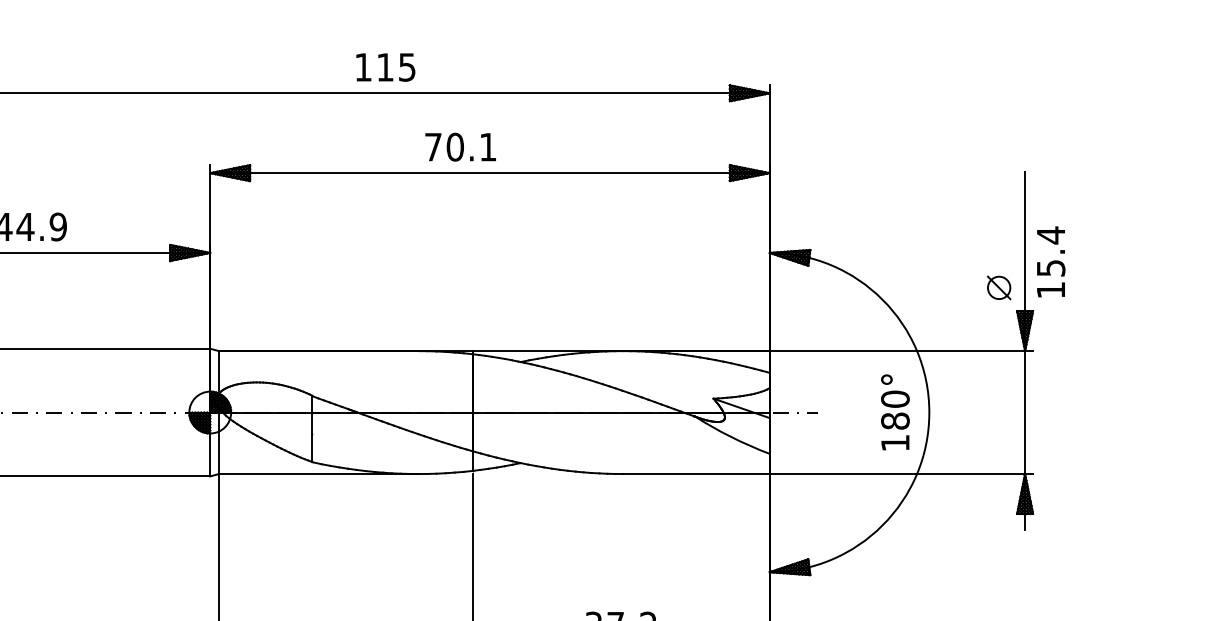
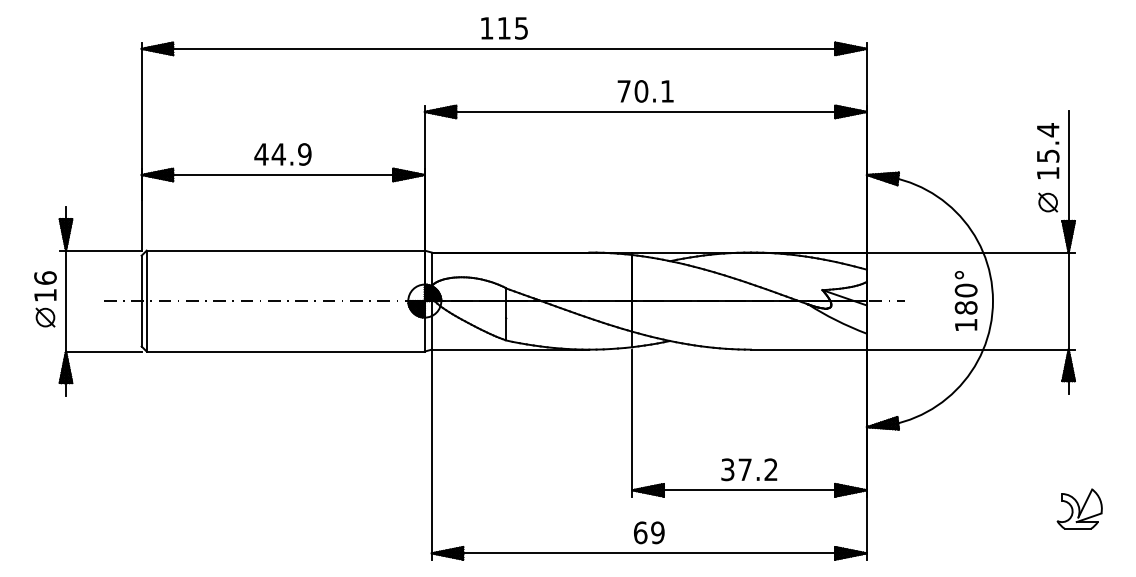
text: (385, 67) -> (504, 28), moved
text: (460, 147) -> (645, 91), moved
text: (1051, 261) -> (1048, 150), moved

